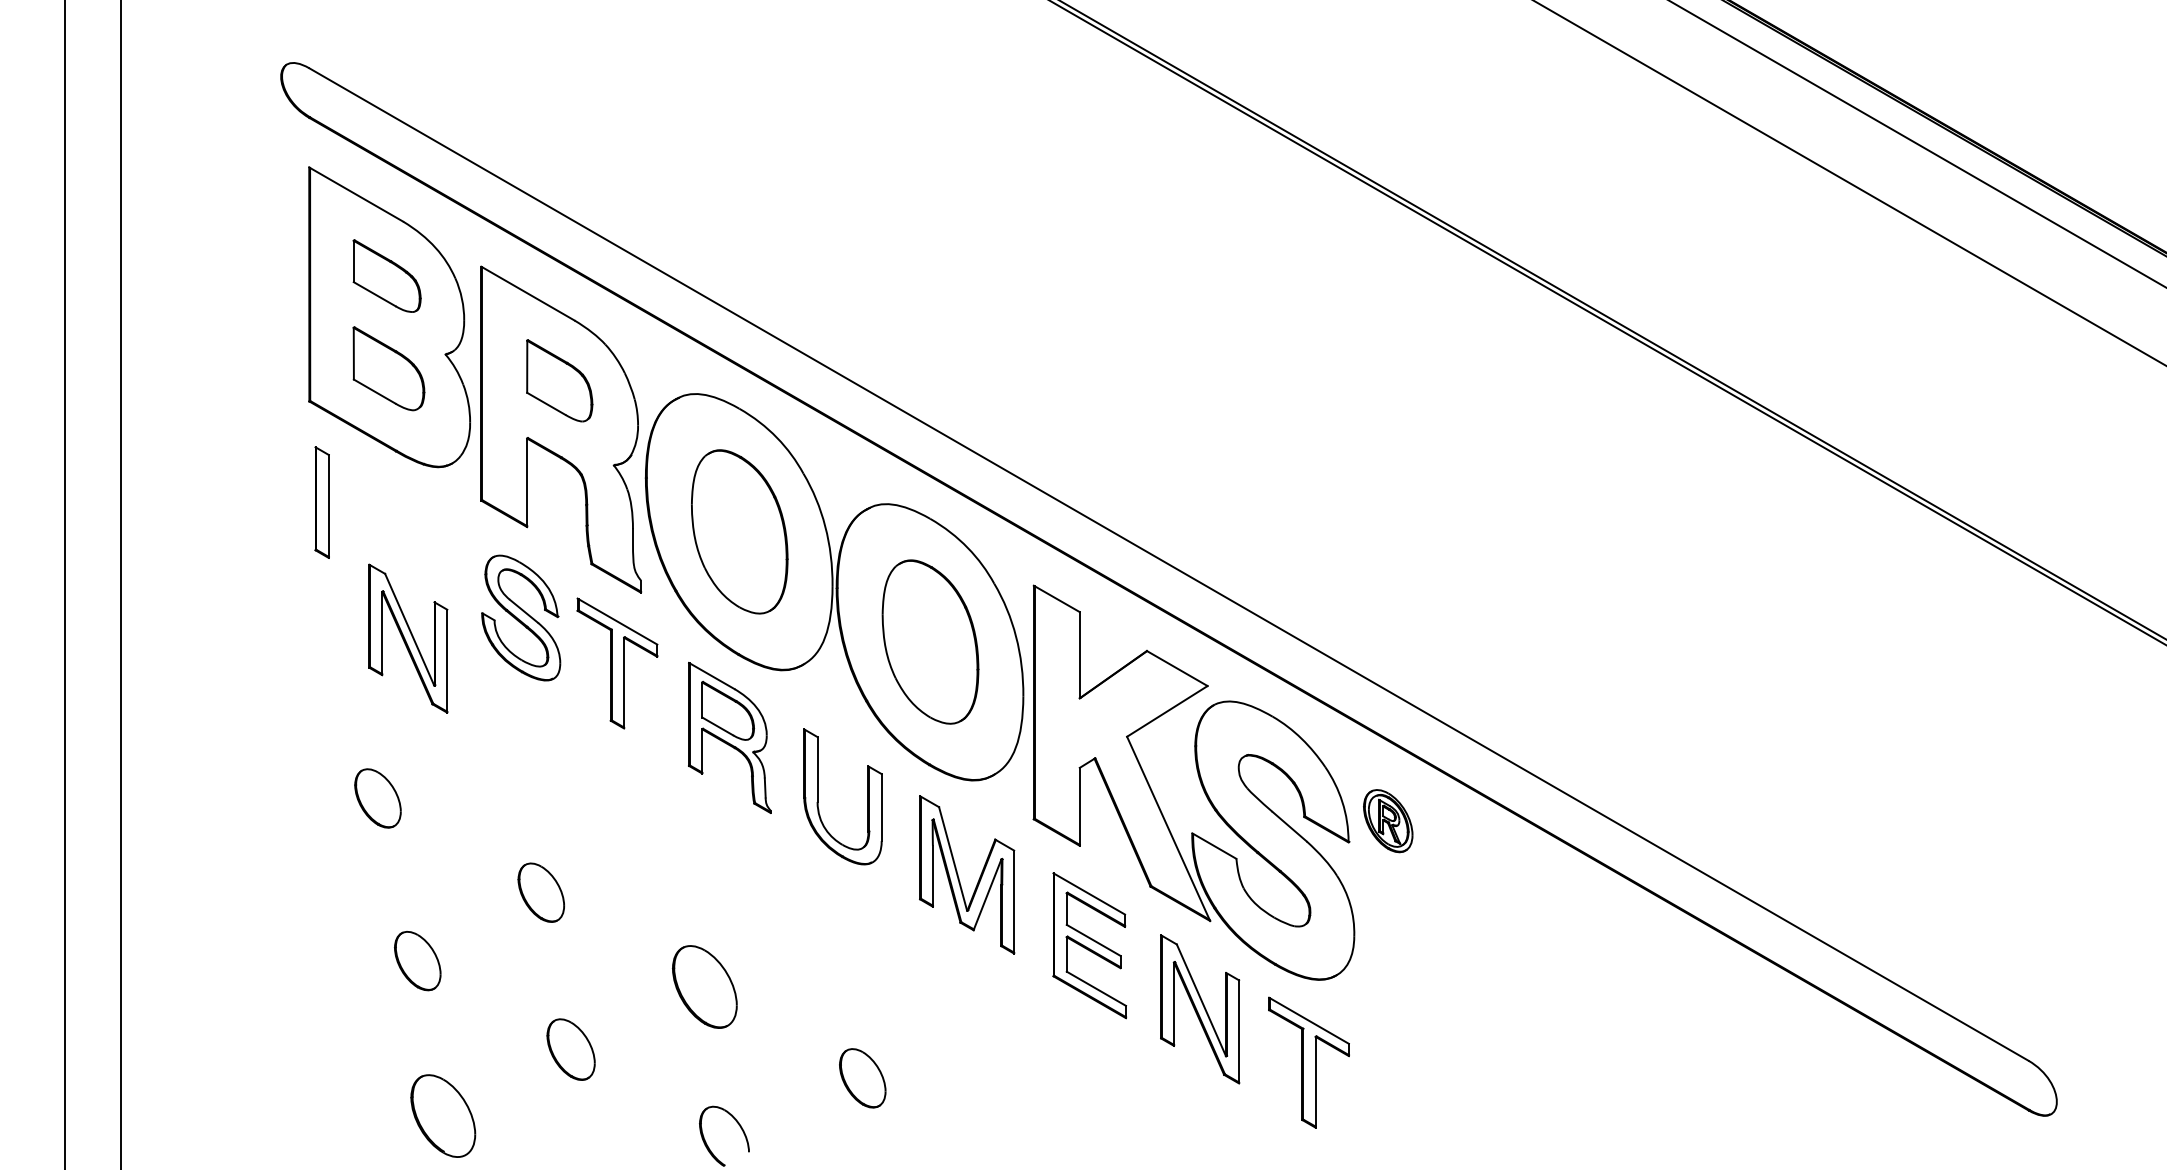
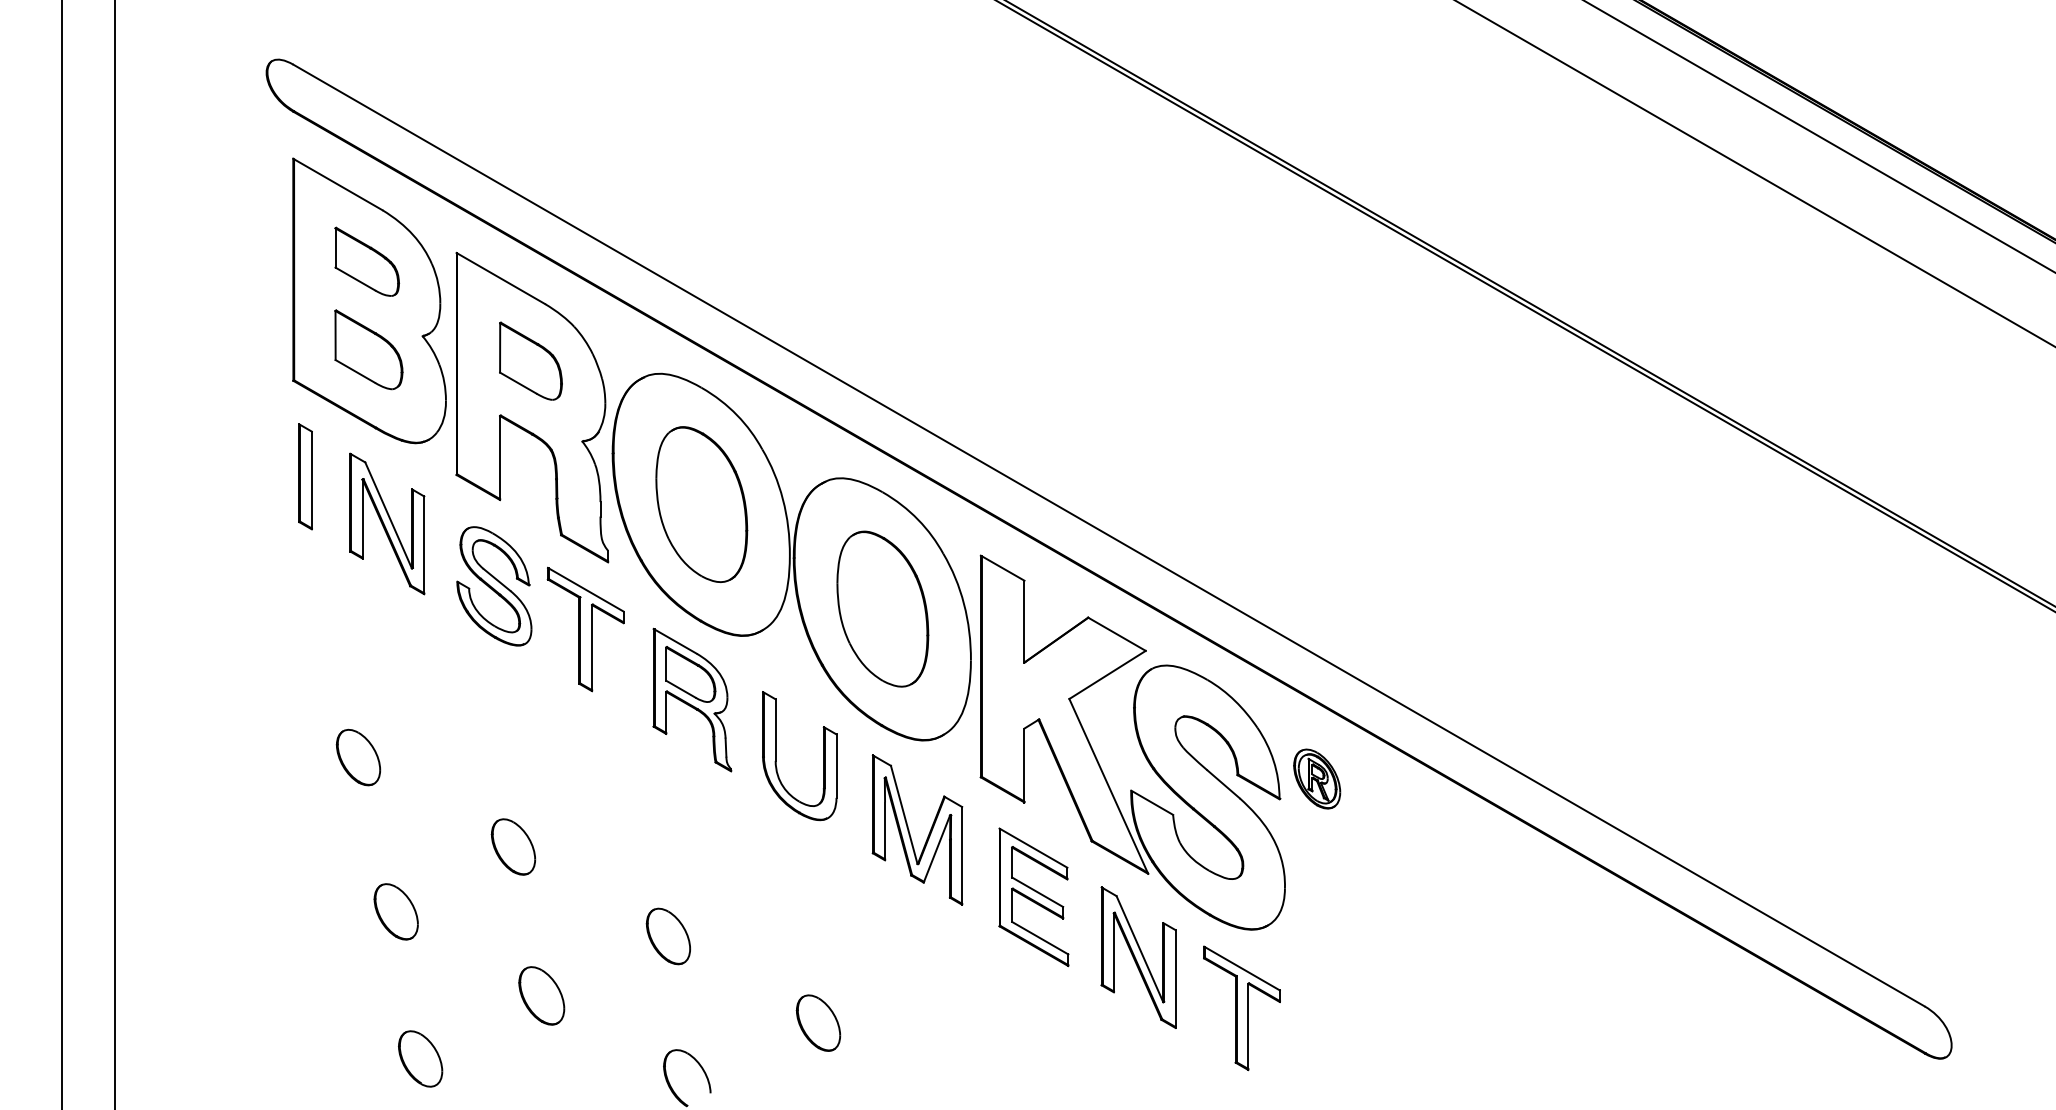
part: (408, 638) -> (387, 523), moved
part: (703, 987) -> (667, 936), size x0.71
part: (443, 1115) -> (420, 1058), size x0.71

